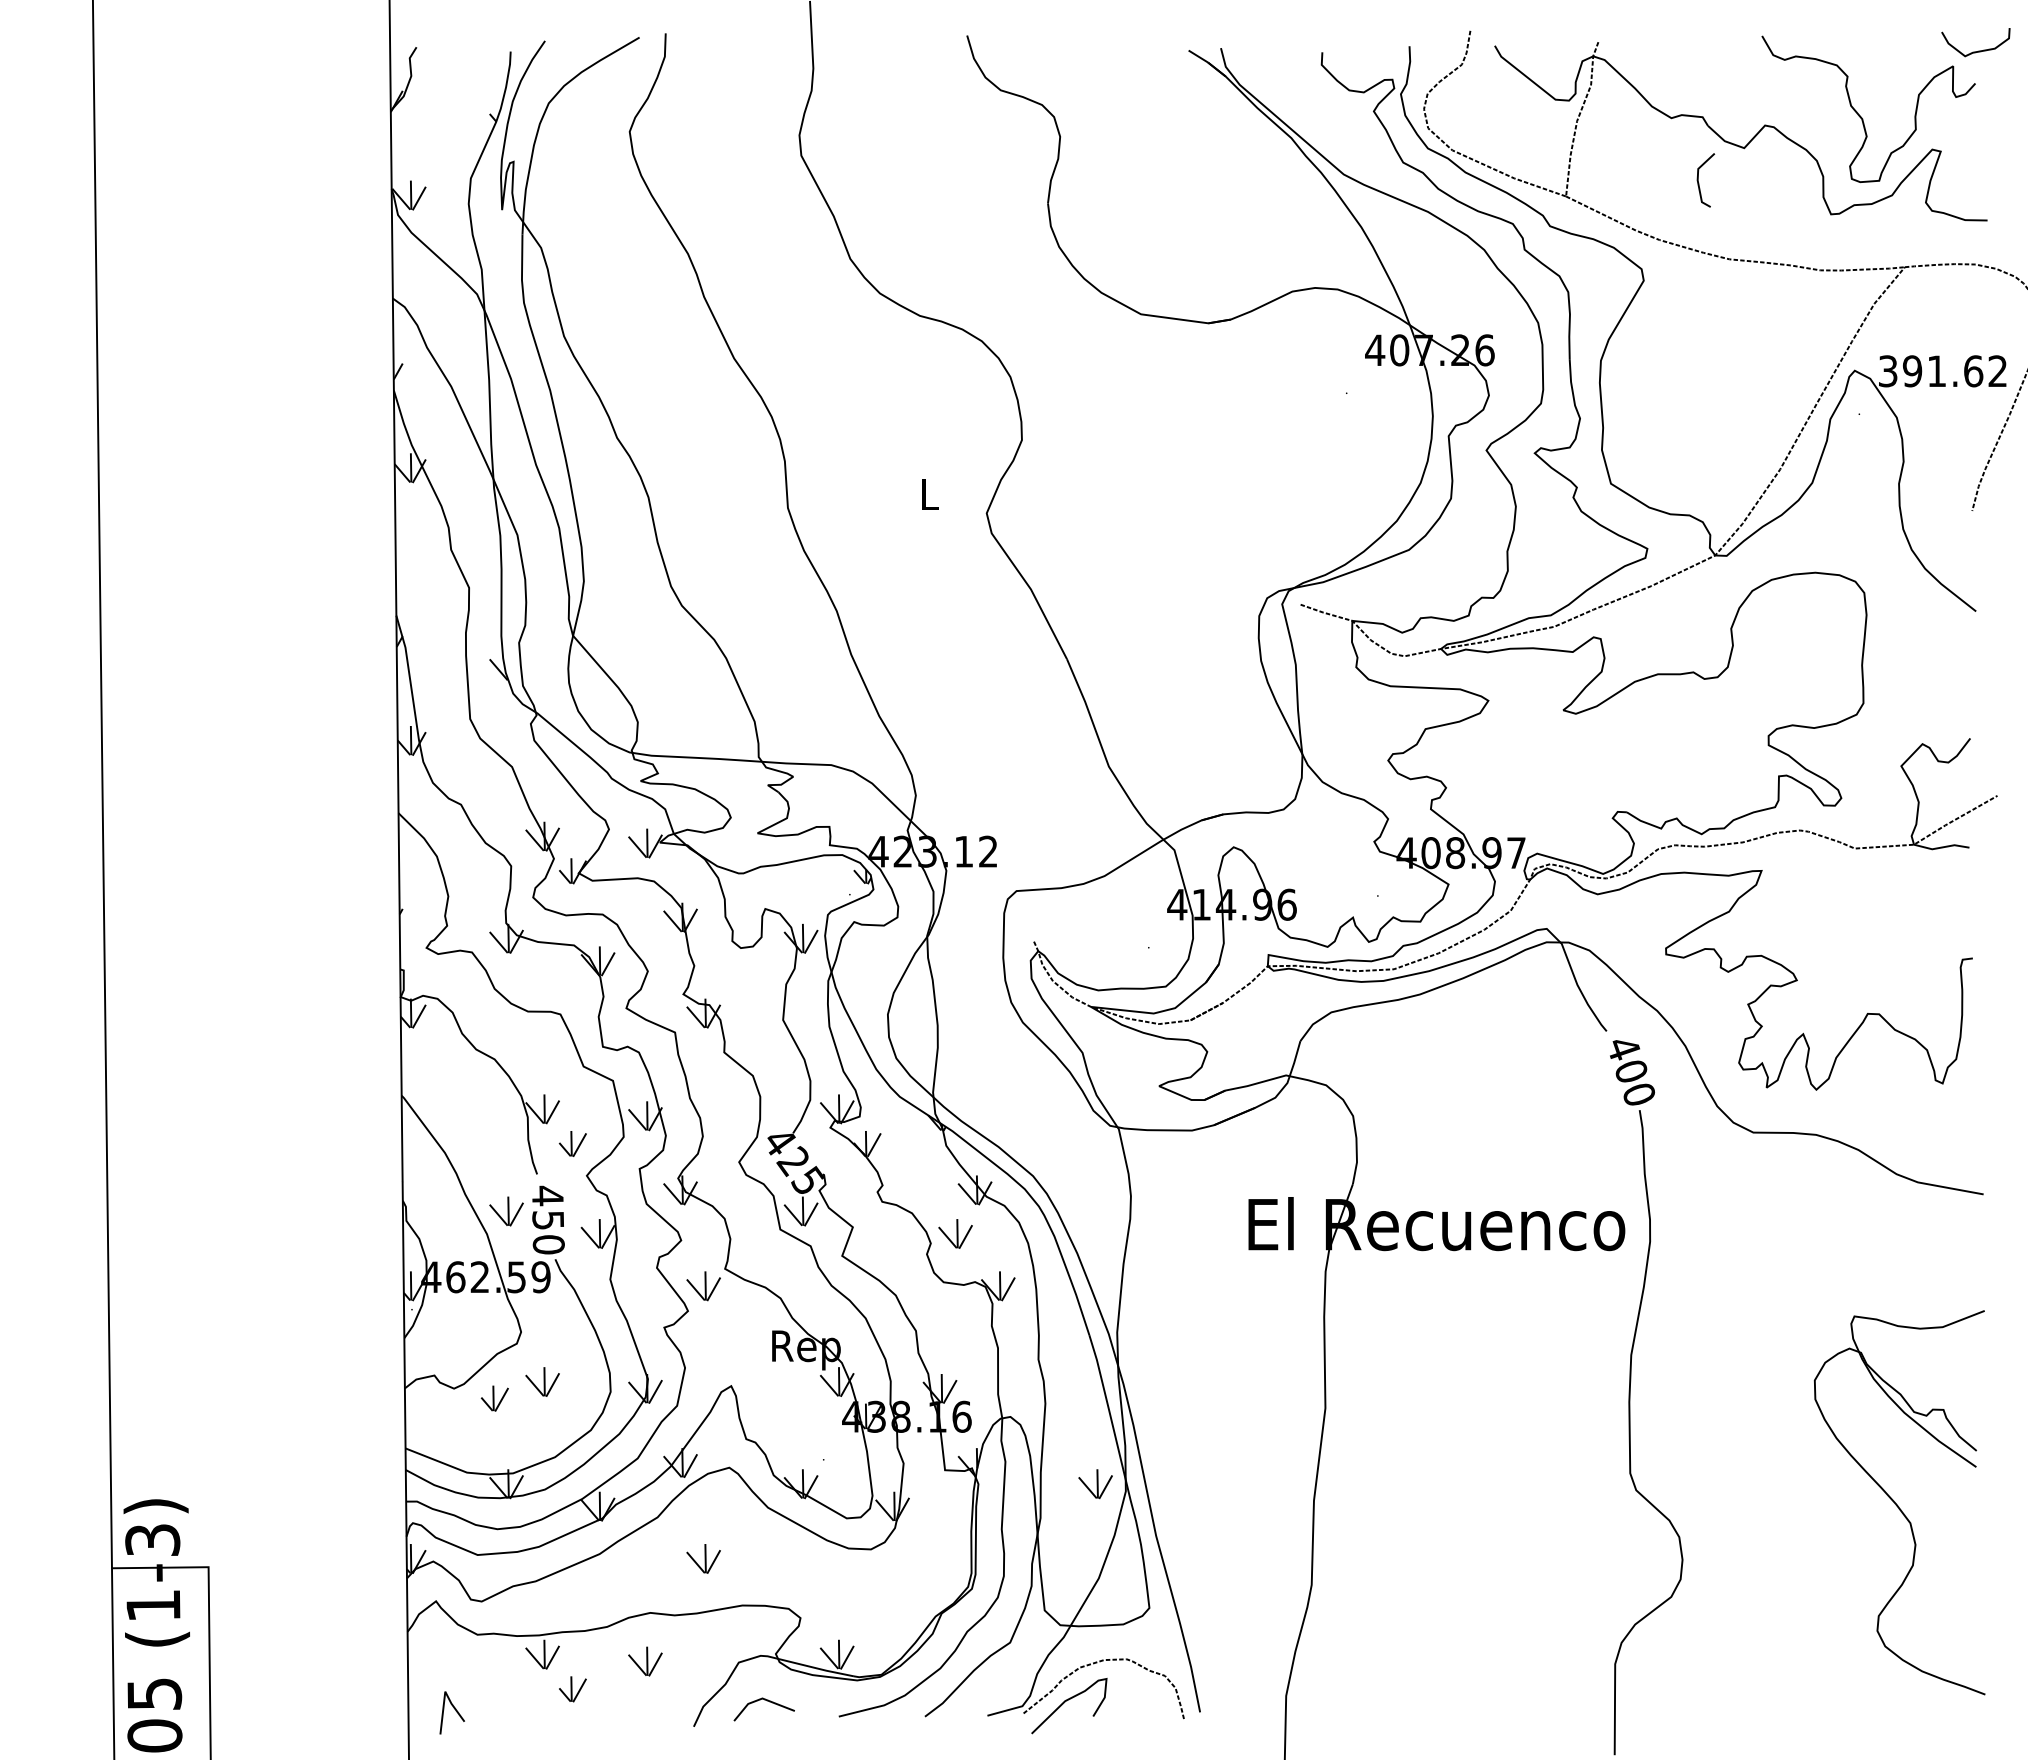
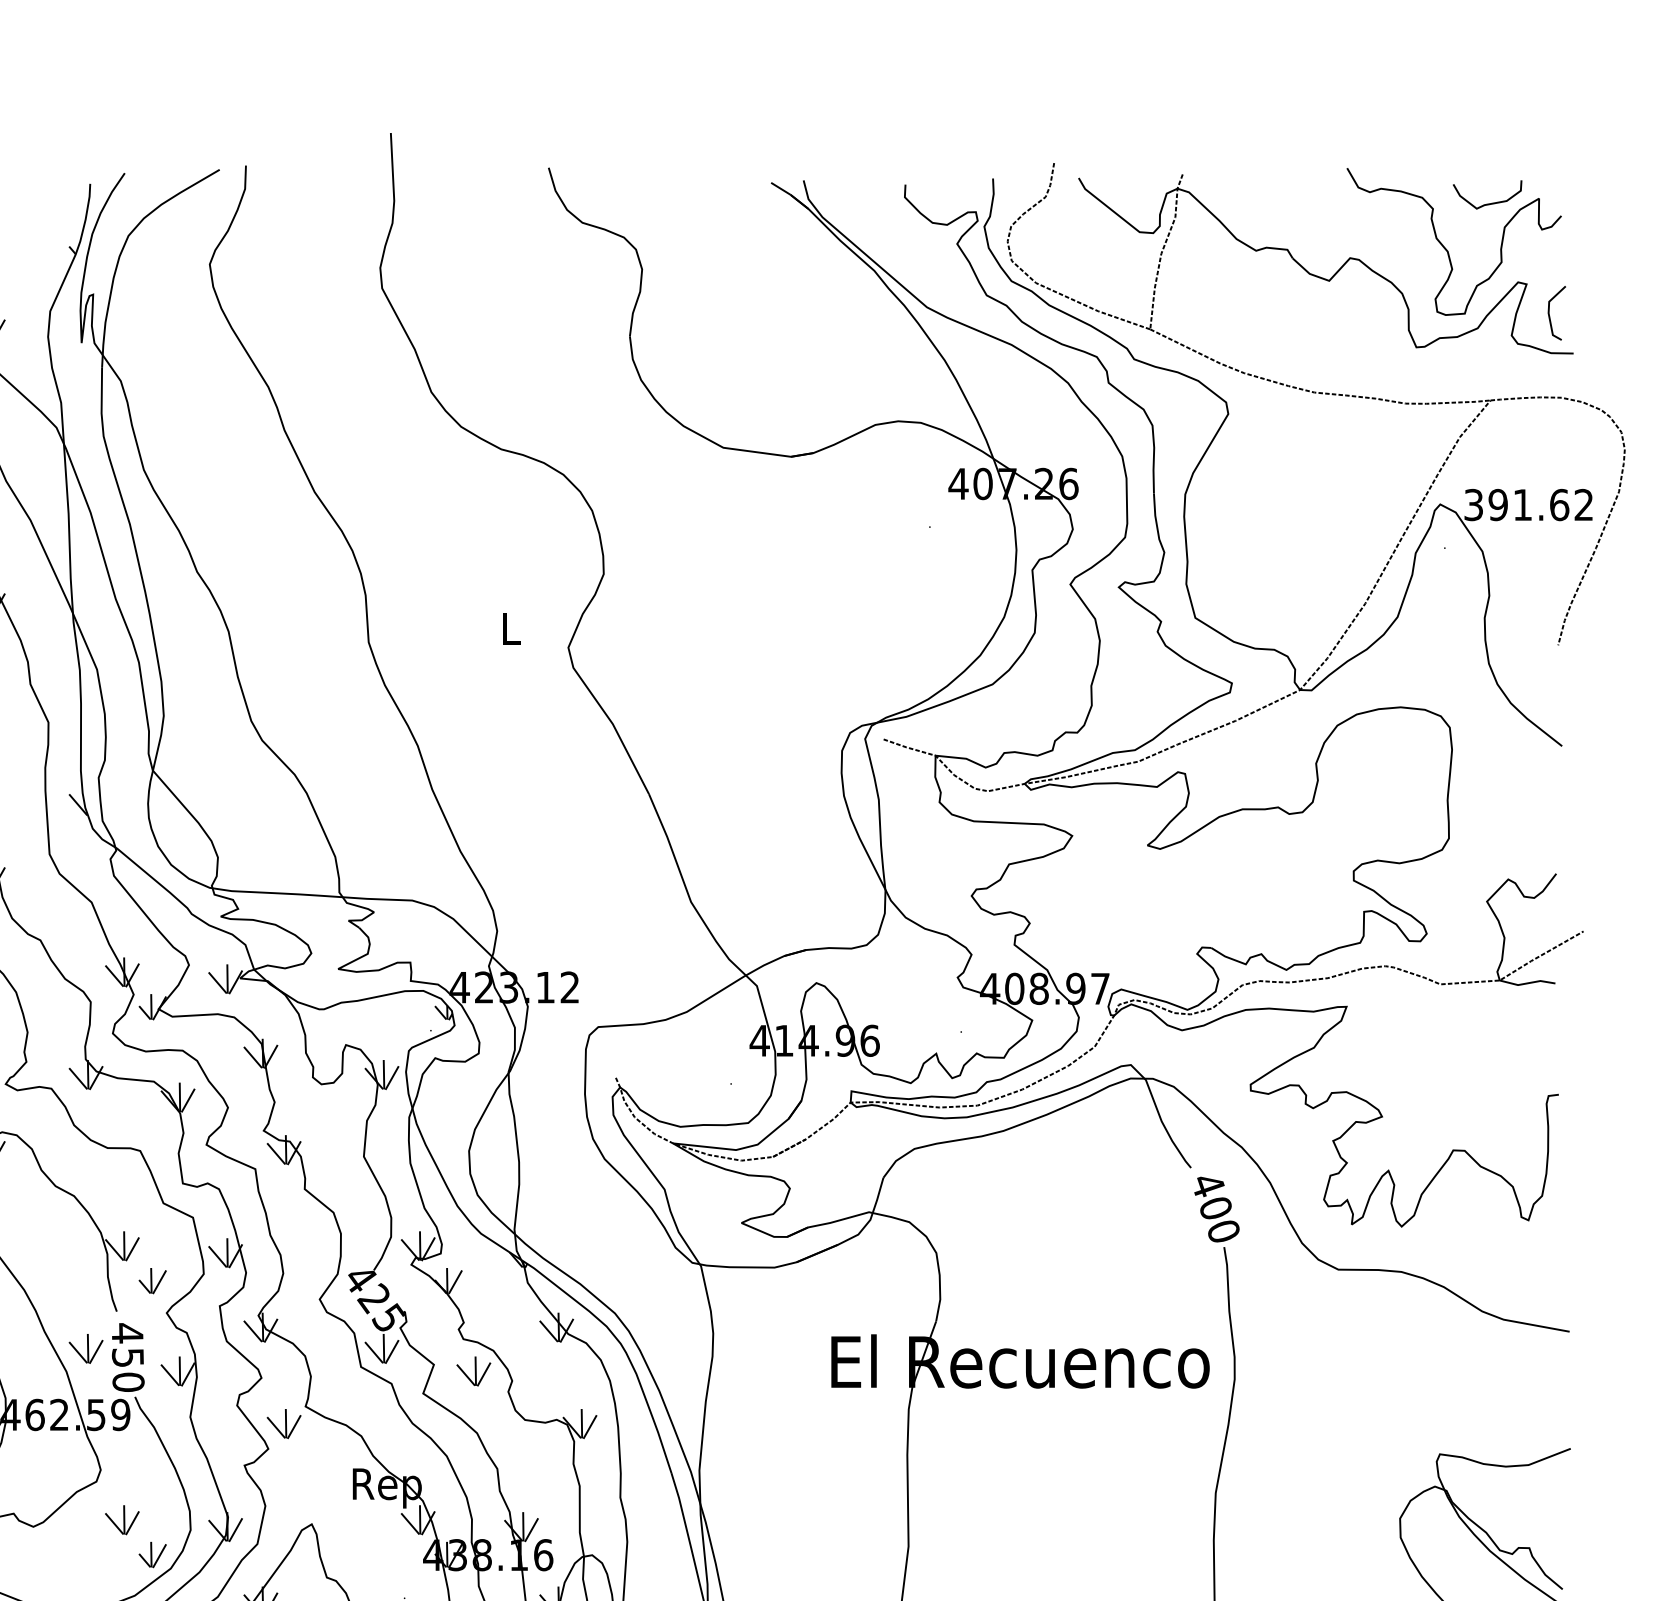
curve: (1978, 50) -> (1490, 202), moved
line: (1699, 183) -> (1550, 316), moved
part: (955, 1233) -> (473, 1370), moved
part: (494, 1398) -> (152, 1554), moved

